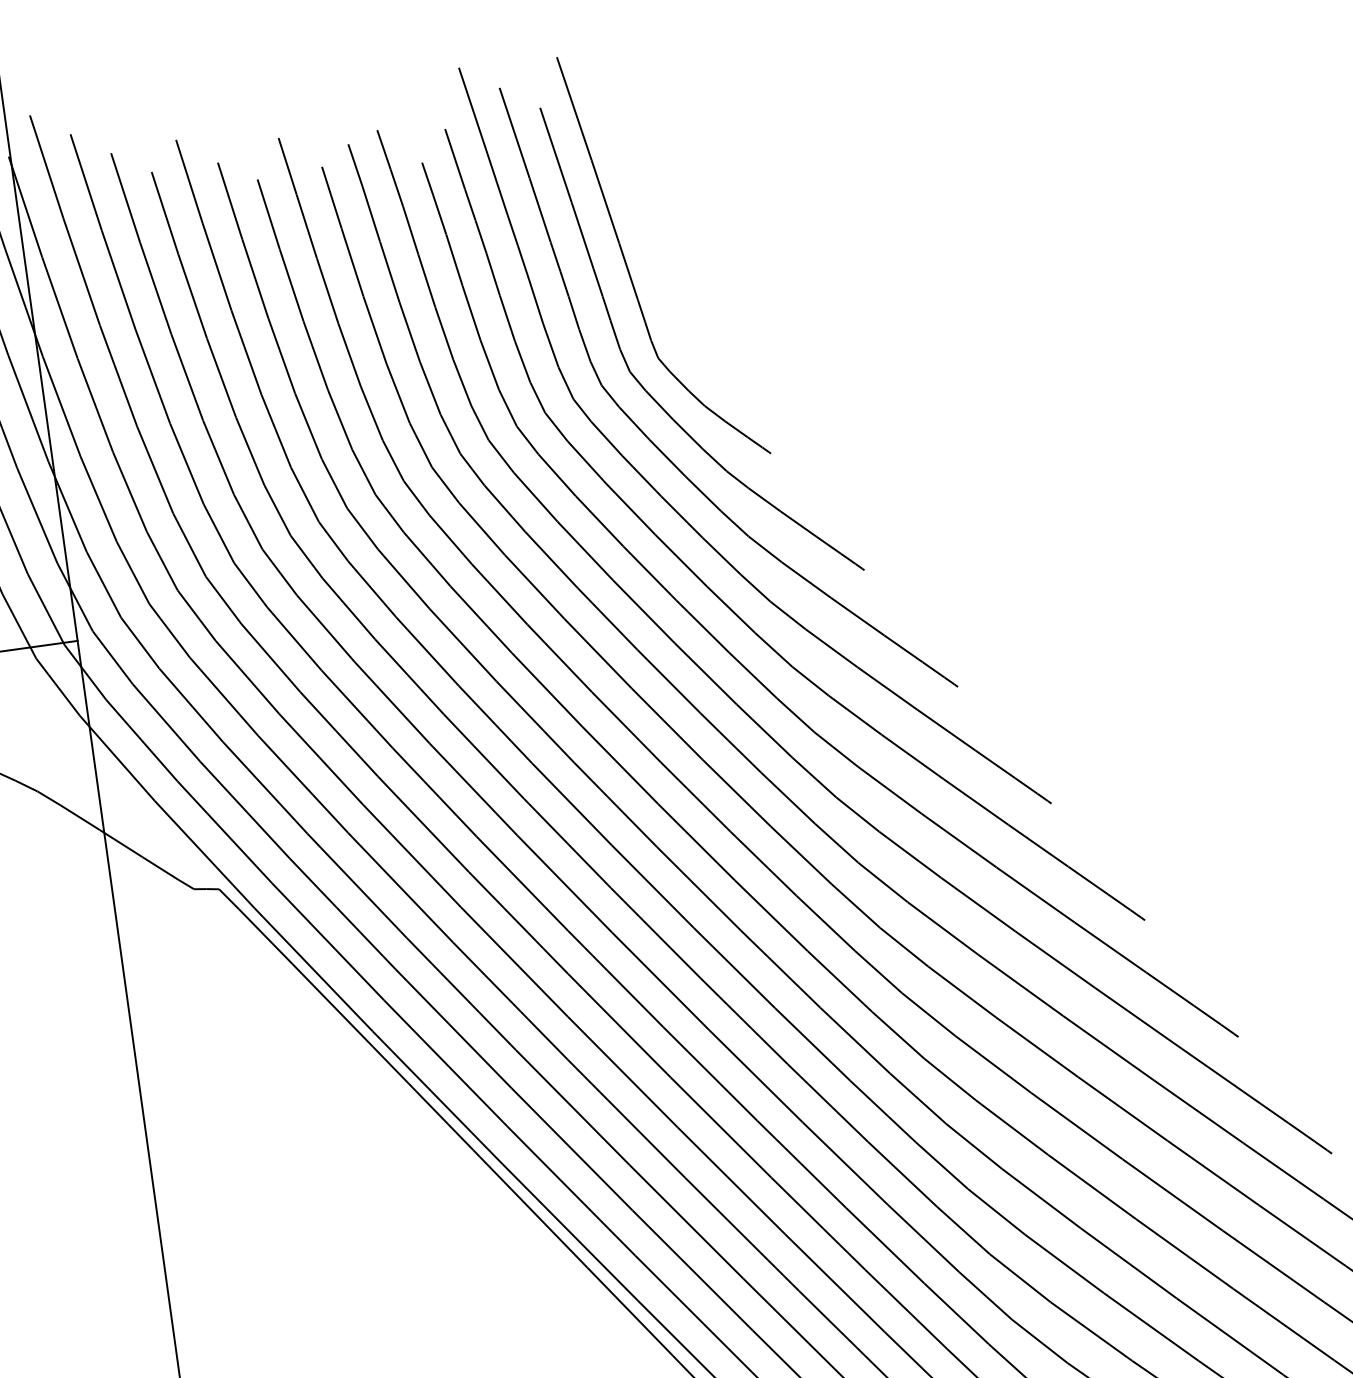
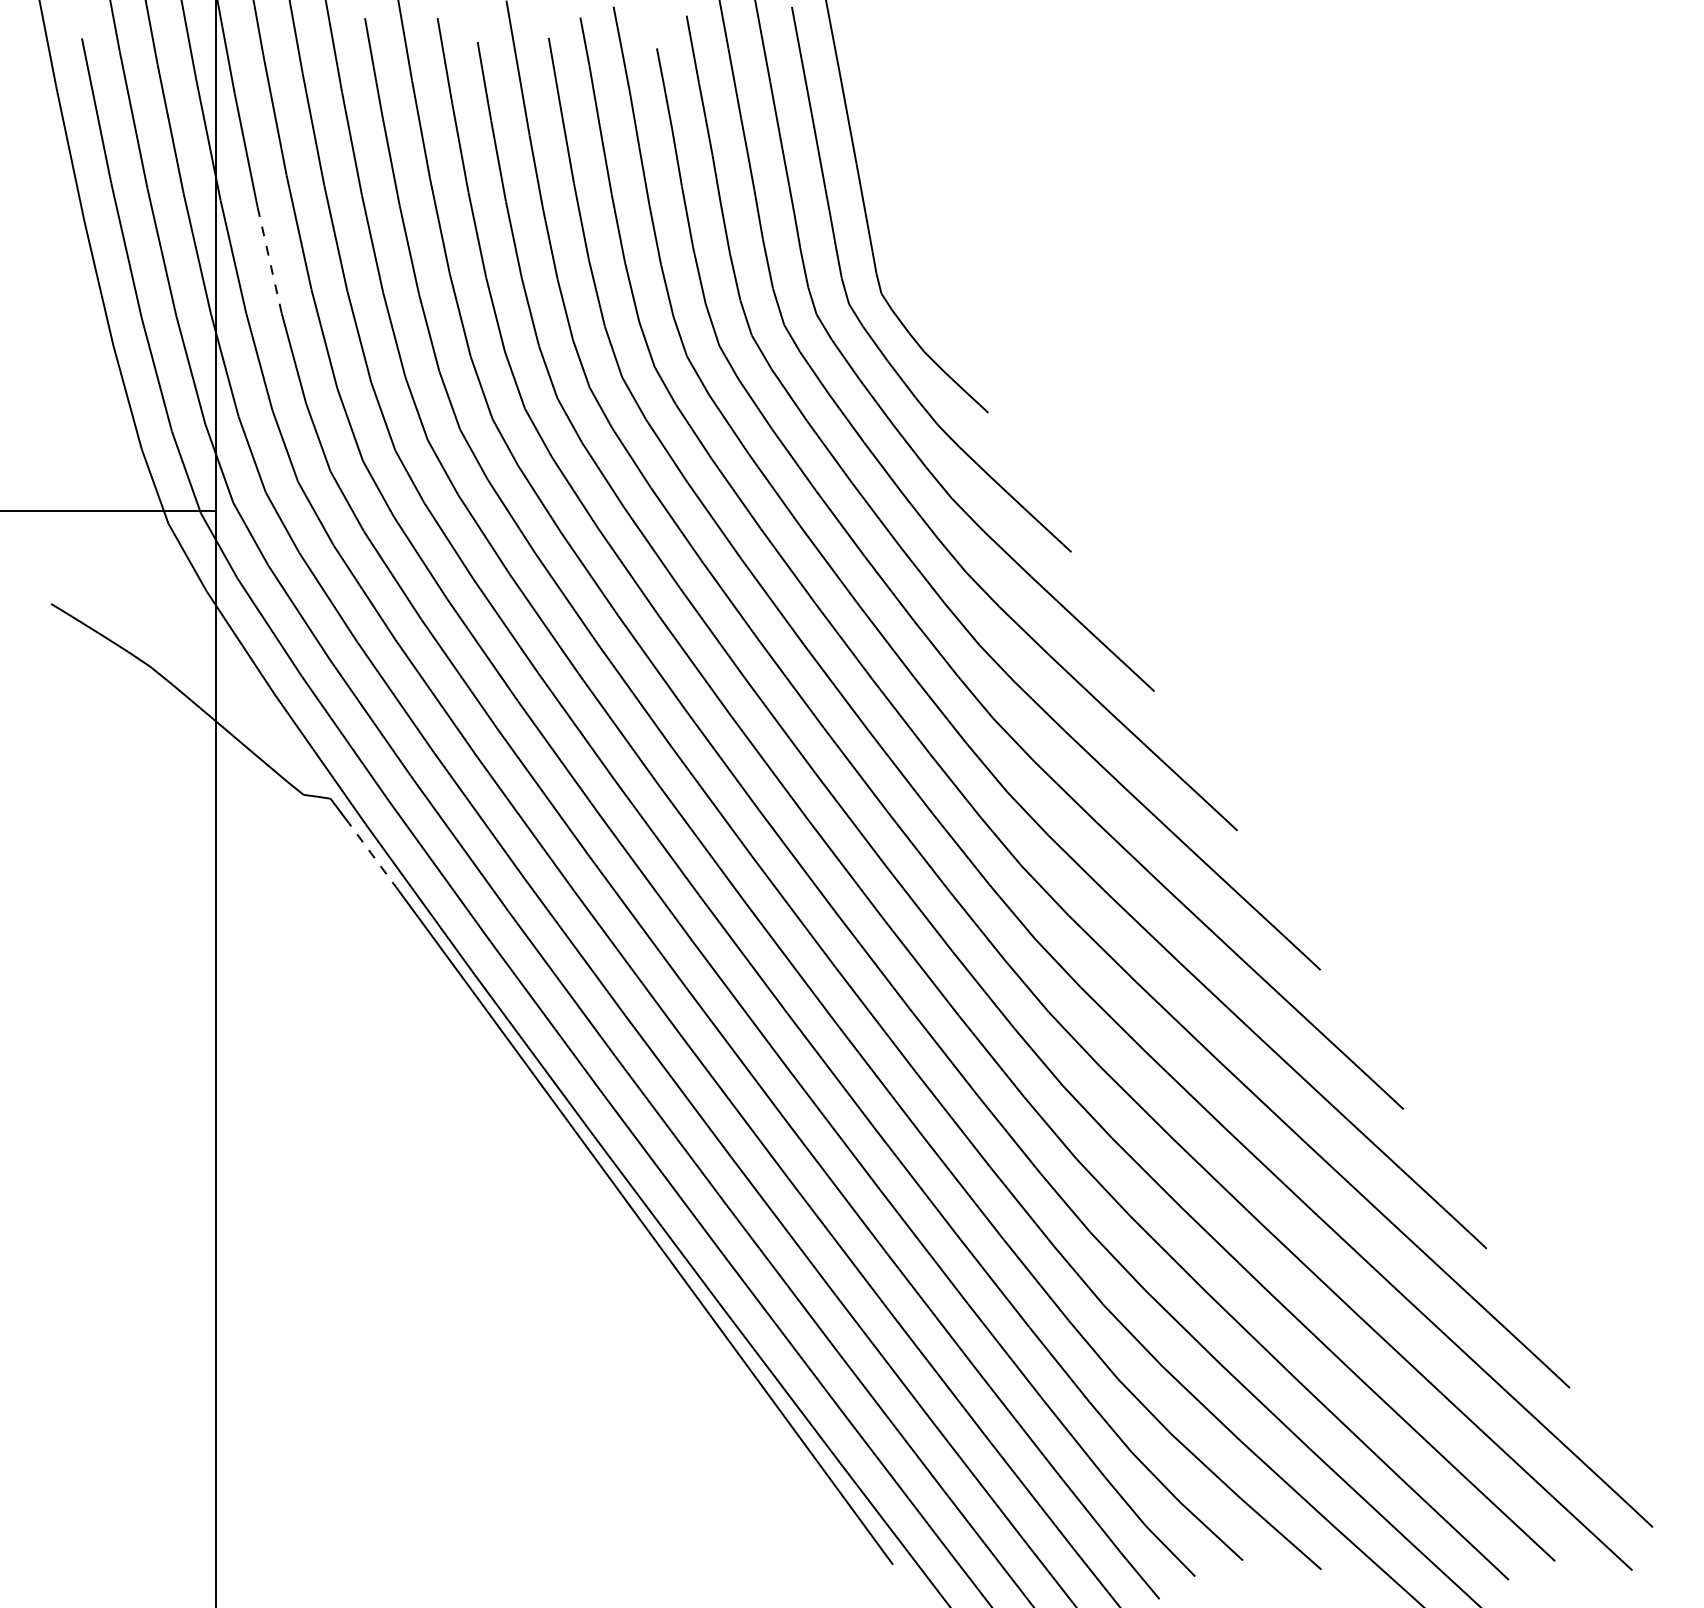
line: (95, 404) -> (269, 259), solid -> dashed
line: (265, 936) -> (373, 856), solid -> dashed

